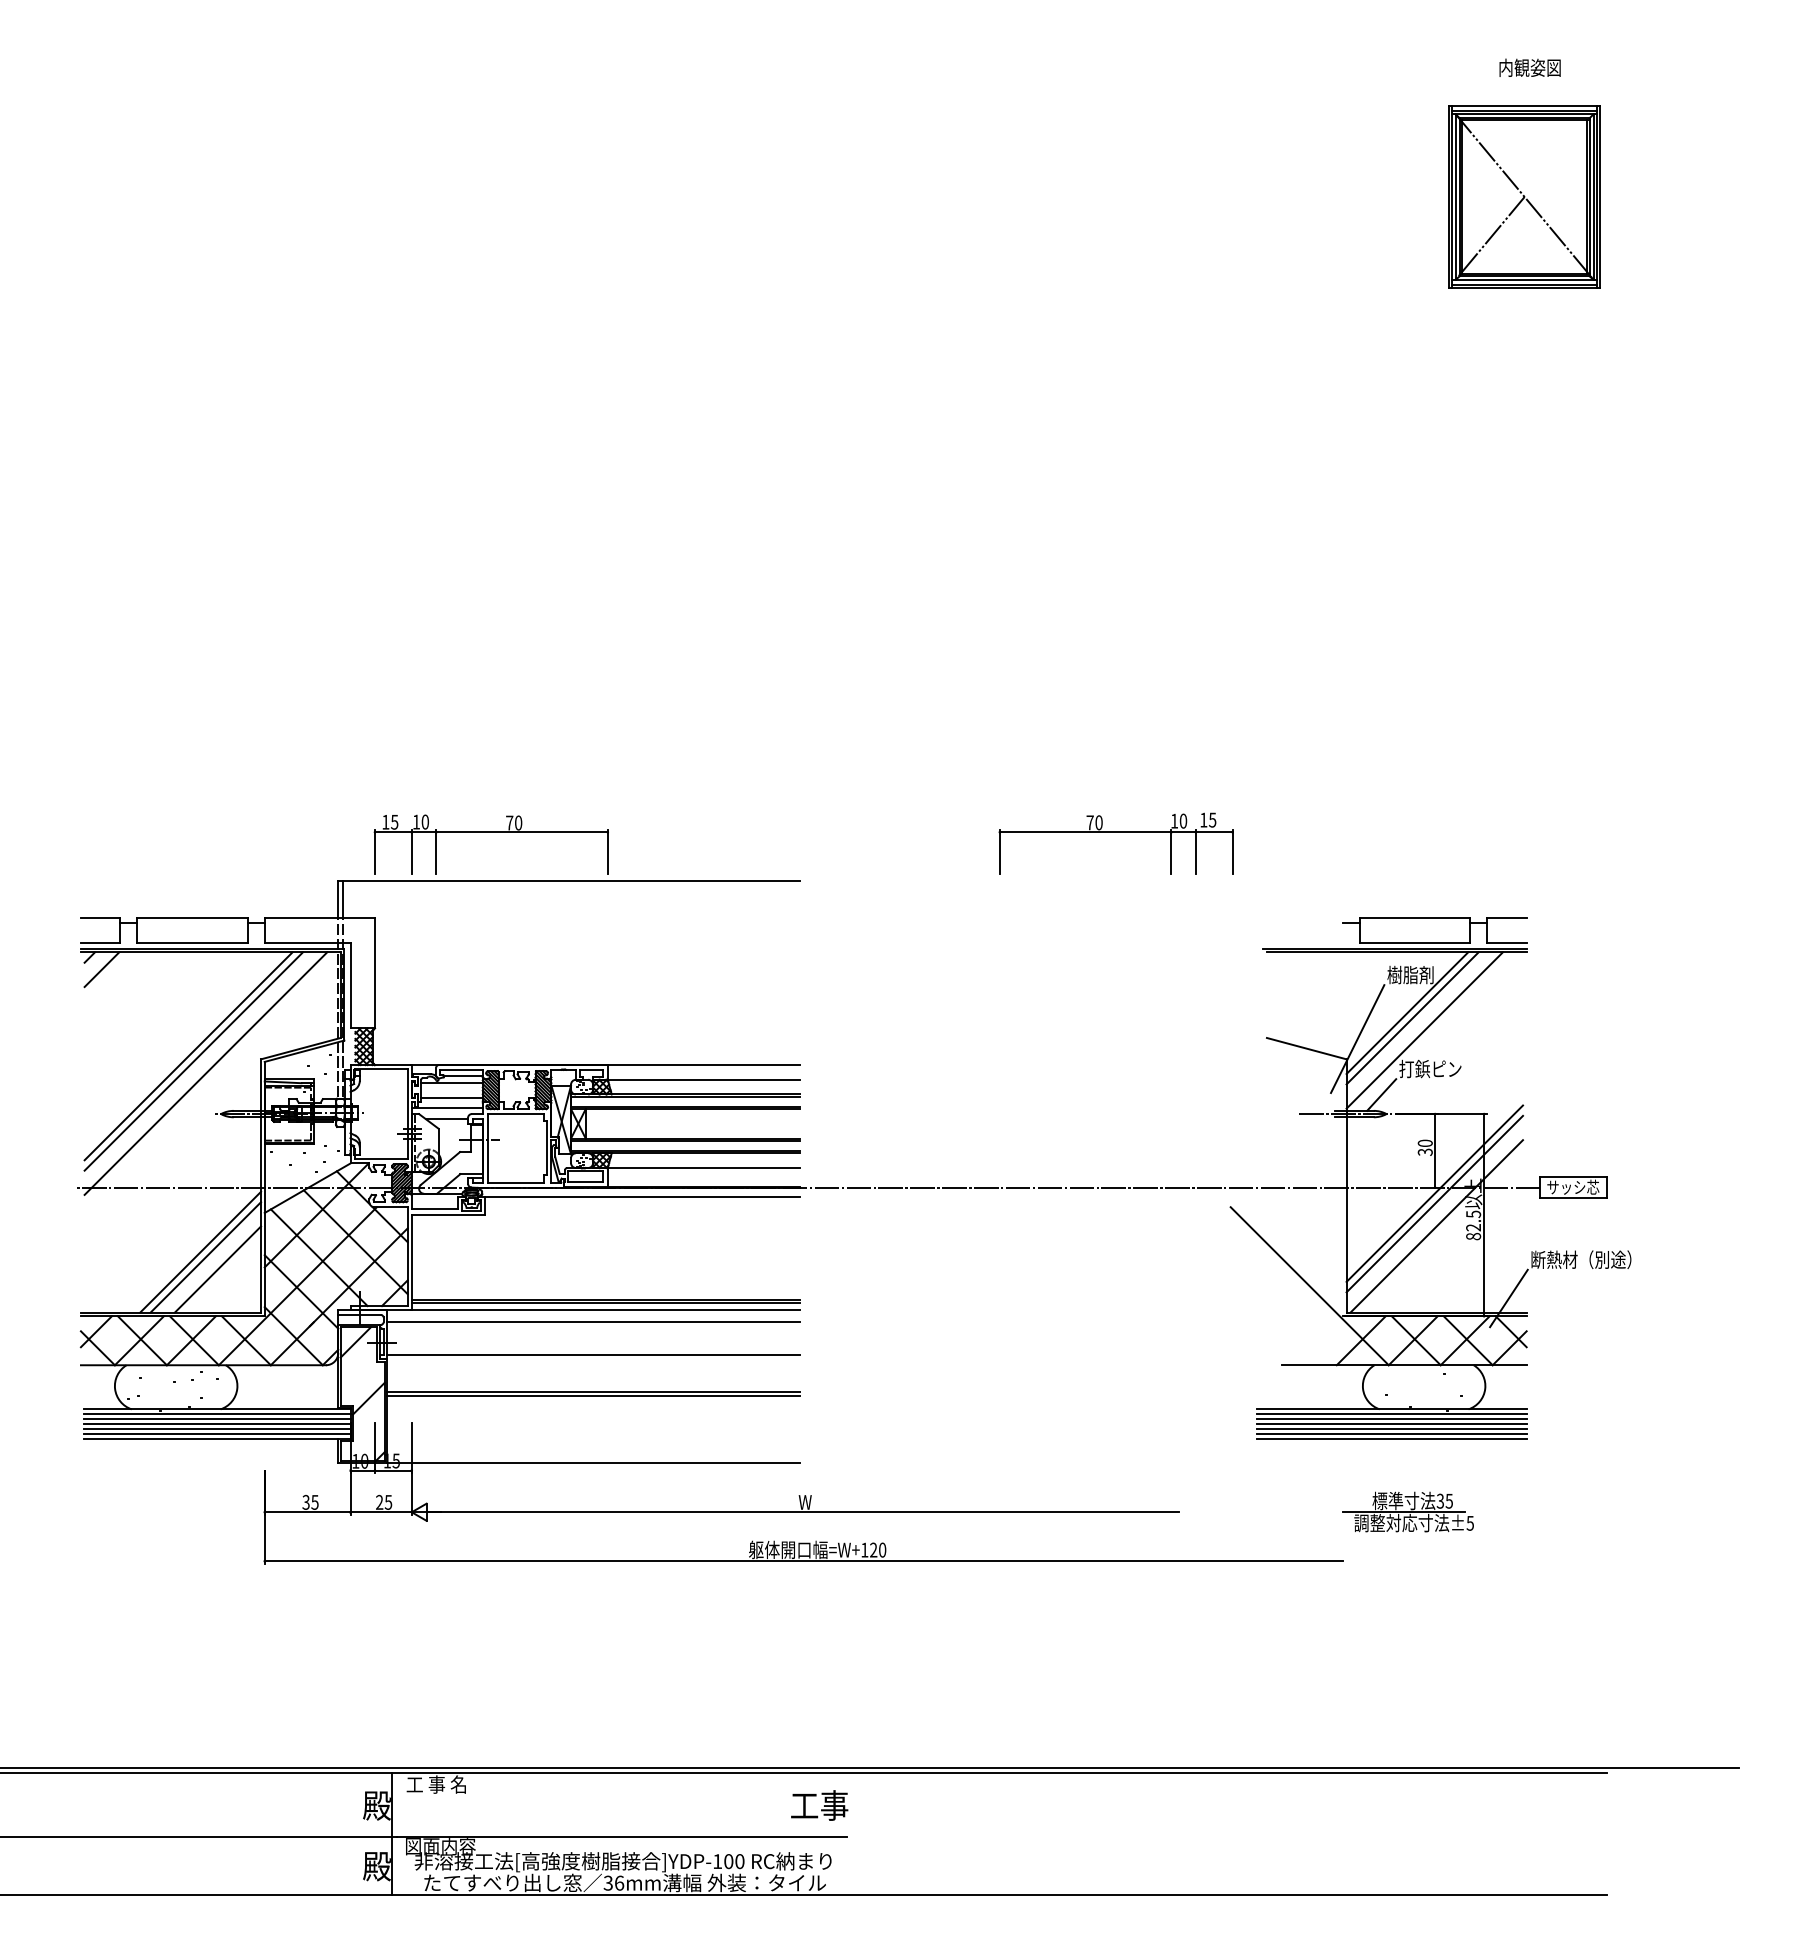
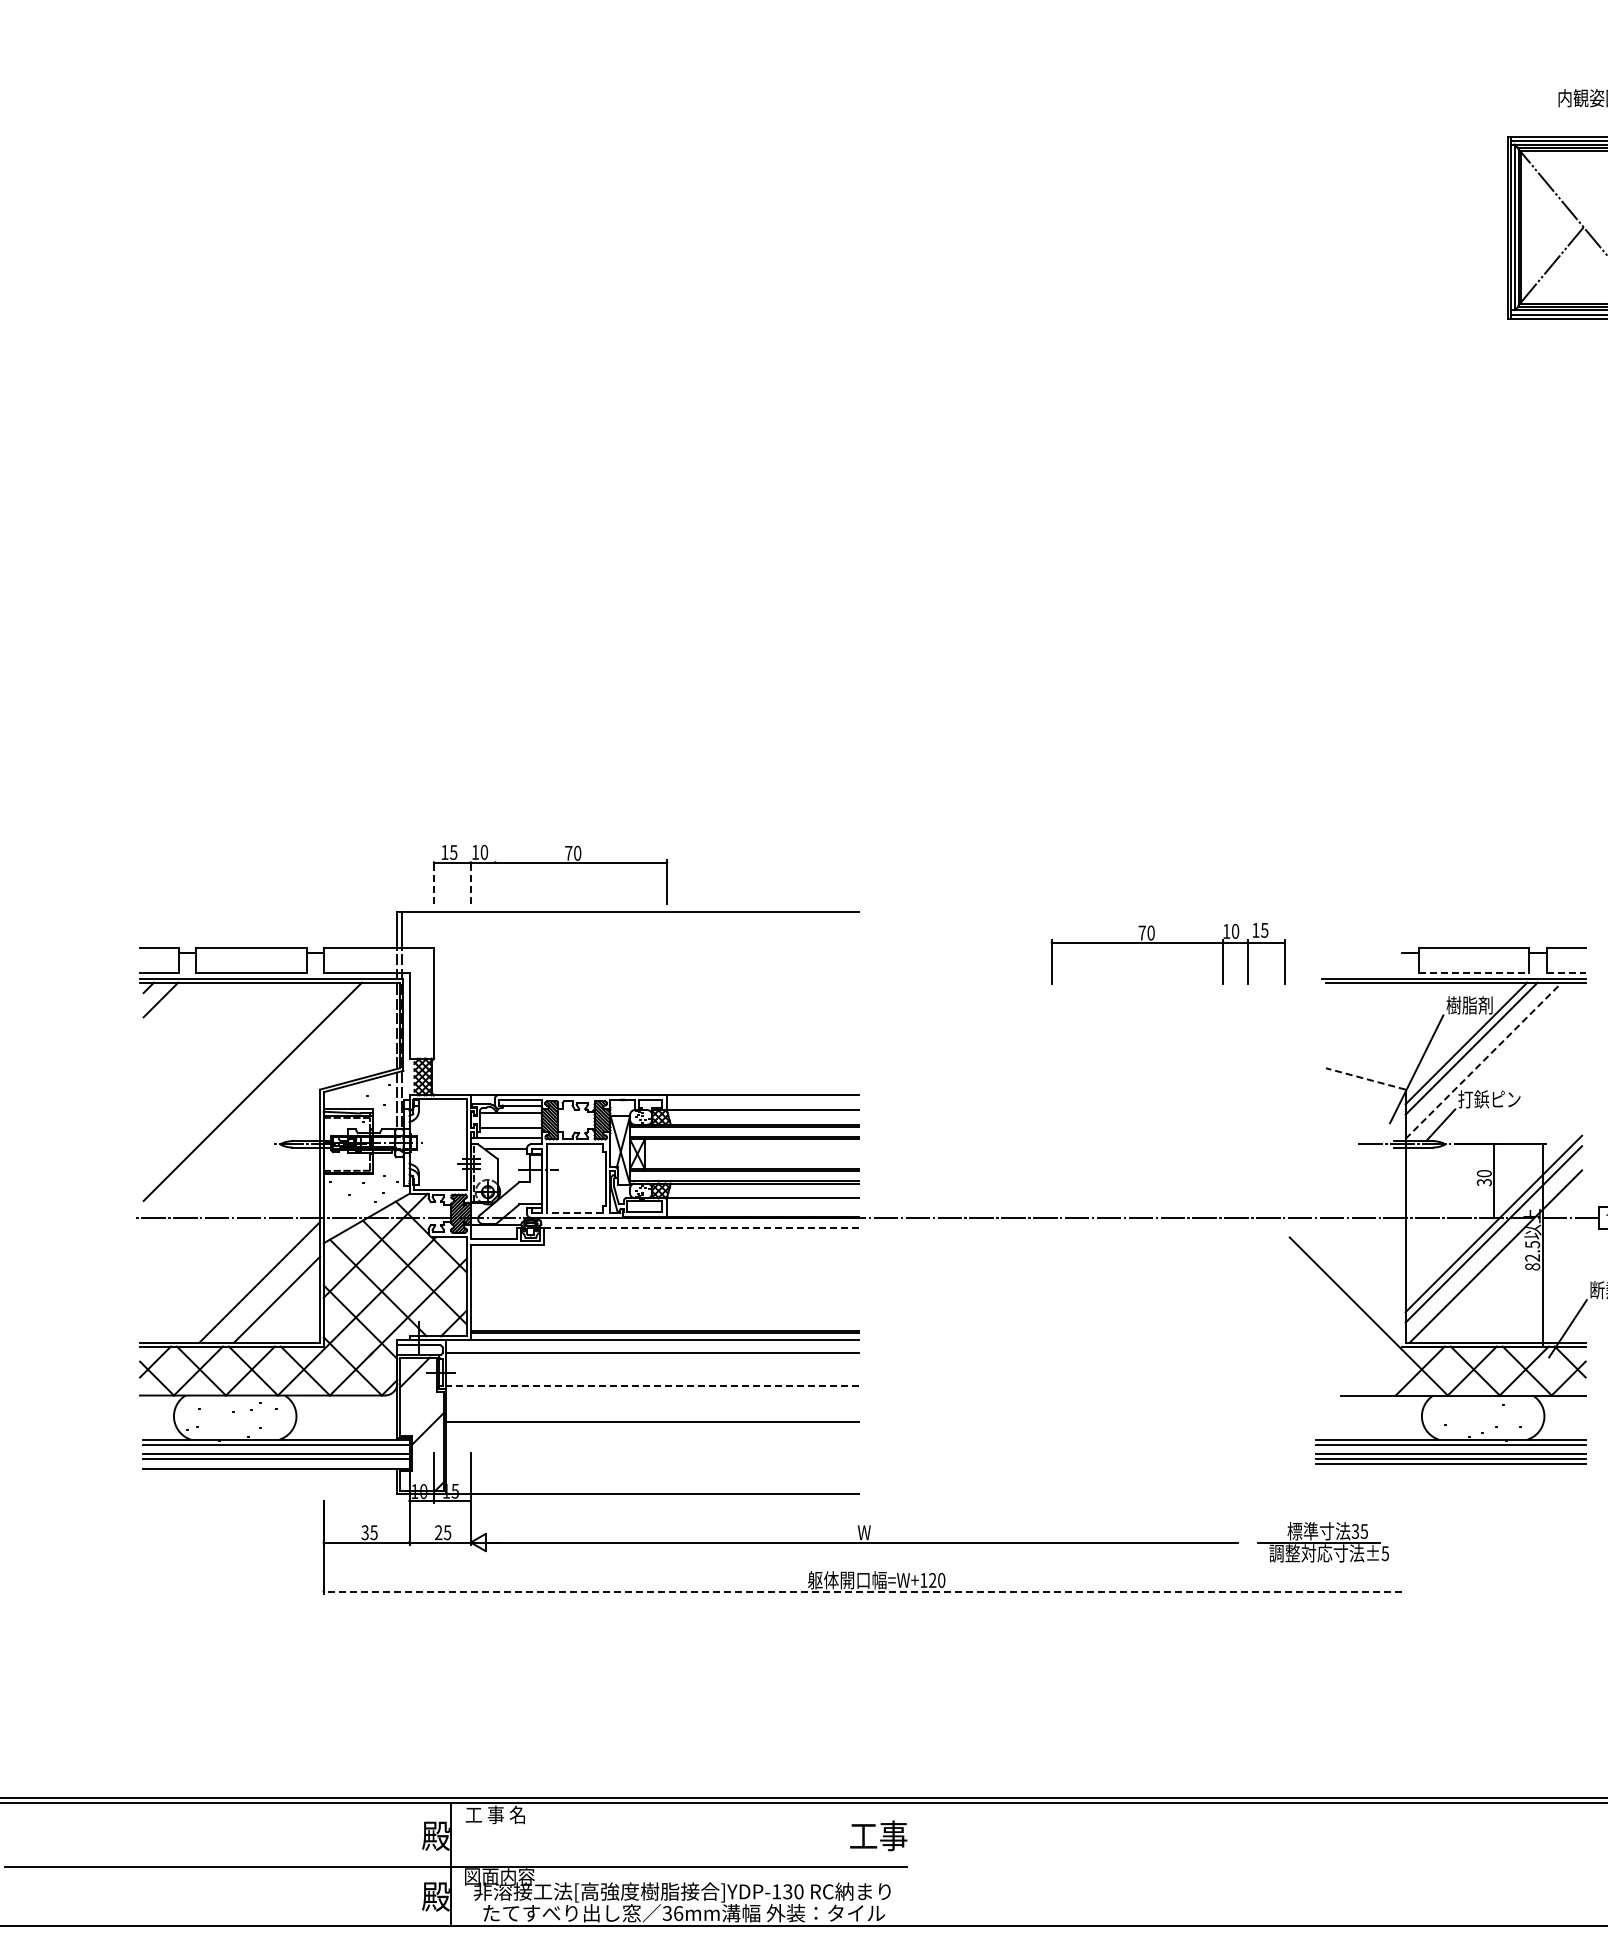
part: (1115, 832) -> (1167, 942), moved
line: (375, 851) -> (434, 881), solid -> dashed
line: (411, 851) -> (470, 881), solid -> dashed
line: (436, 851) -> (495, 881), removed
line: (1415, 942) -> (1474, 972), solid -> dashed
line: (1507, 942) -> (1566, 972), solid -> dashed
line: (1424, 1030) -> (1483, 1060), solid -> dashed
line: (1306, 1048) -> (1365, 1078), solid -> dashed
line: (188, 1056) -> (247, 1086), removed
line: (205, 1073) -> (264, 1103), removed
line: (515, 1182) -> (574, 1212), solid -> dashed
line: (642, 1197) -> (701, 1227), solid -> dashed
line: (205, 1257) -> (264, 1287), removed
line: (593, 1355) -> (652, 1385), solid -> dashed
line: (593, 1395) -> (652, 1425), removed
line: (216, 1419) -> (275, 1449), removed
line: (1391, 1419) -> (1450, 1449), removed
line: (216, 1433) -> (275, 1463), removed
line: (1391, 1438) -> (1450, 1468), removed
part: (1407, 1511) -> (1322, 1541), moved
line: (803, 1561) -> (862, 1591), solid -> dashed
text: (728, 1861) -> (787, 1891), ]YDP-100 -> ]YDP-130

